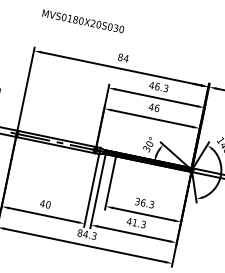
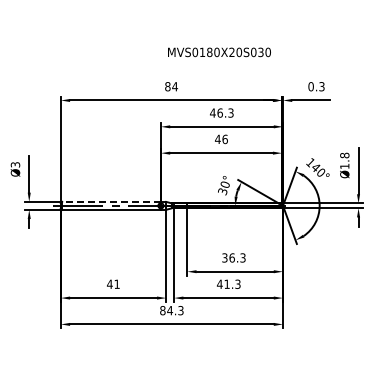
text: (83, 21) -> (219, 52), moved
line: (57, 138) -> (111, 201), solid -> dashed
text: (47, 204) -> (116, 283), 40 -> 41

